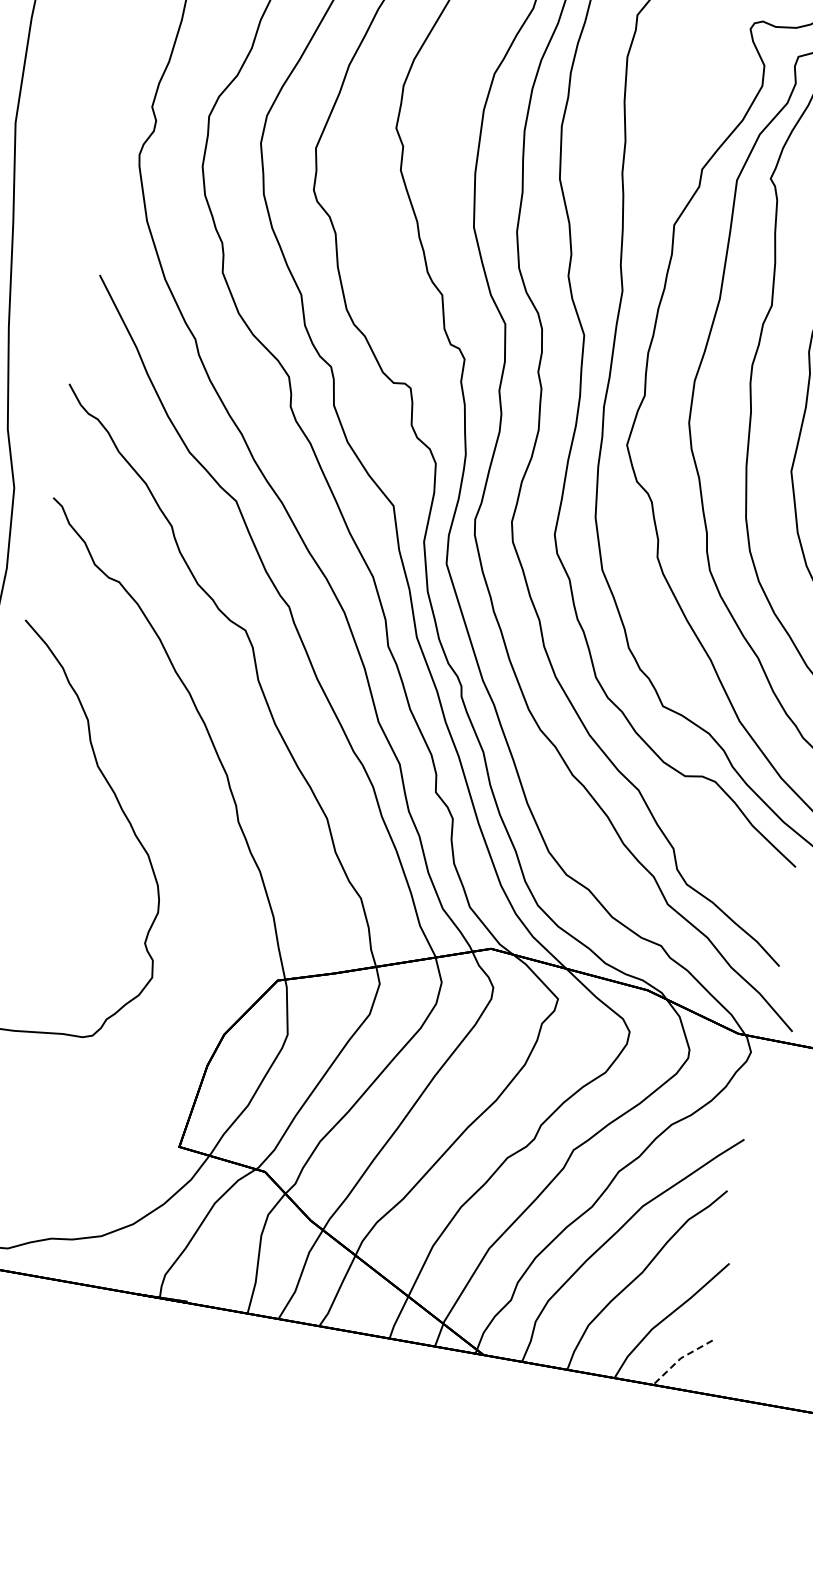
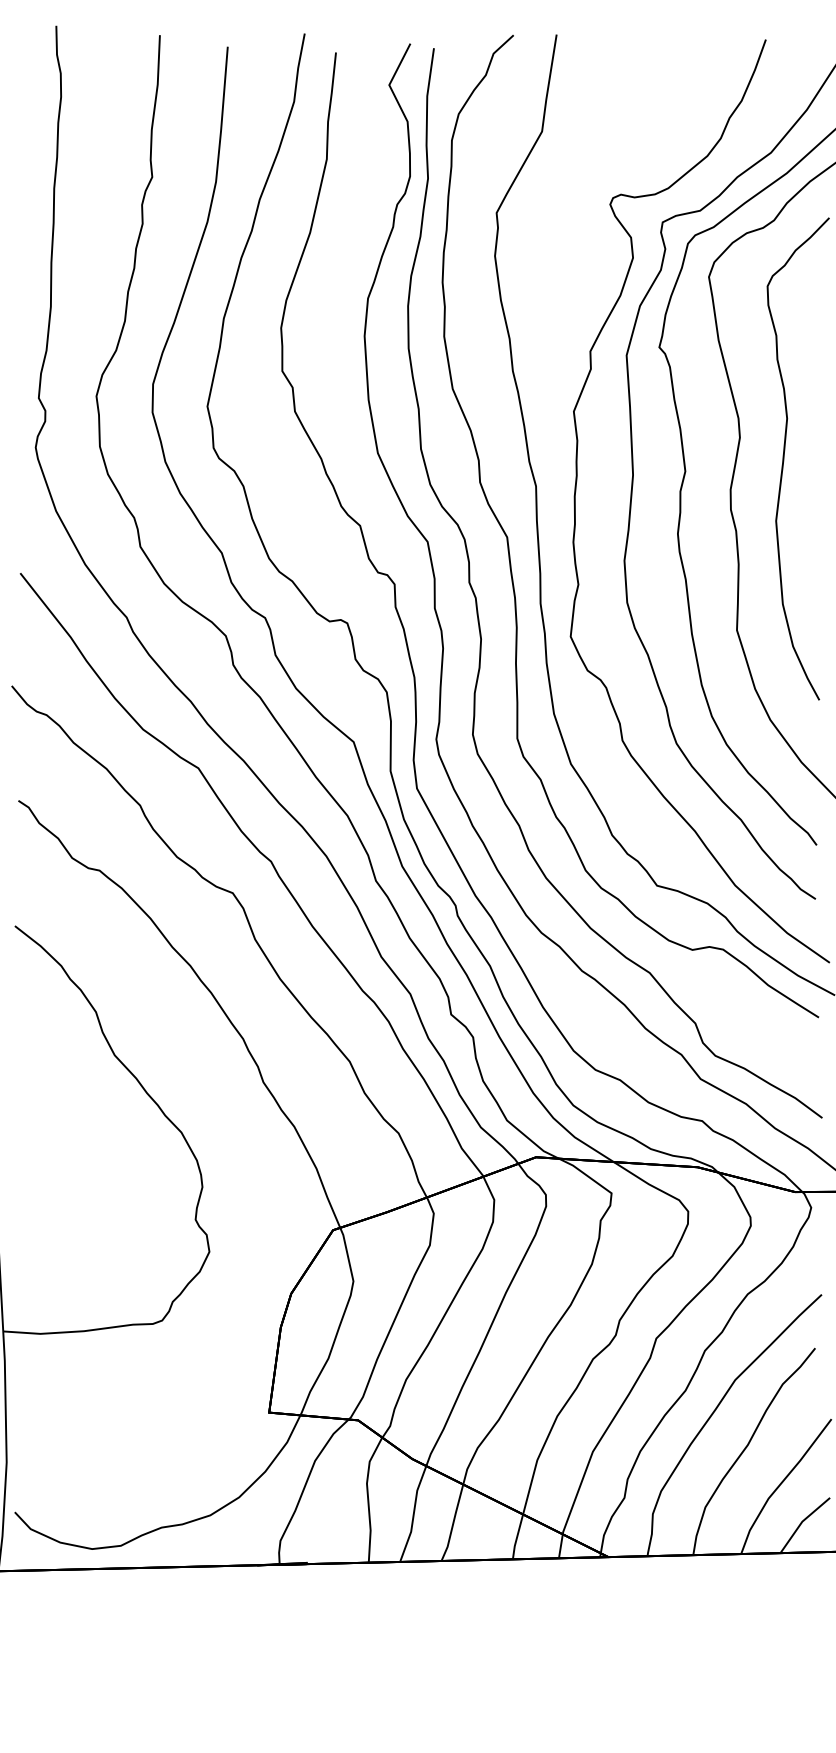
line: (679, 1358) -> (801, 1522), dashed -> solid

